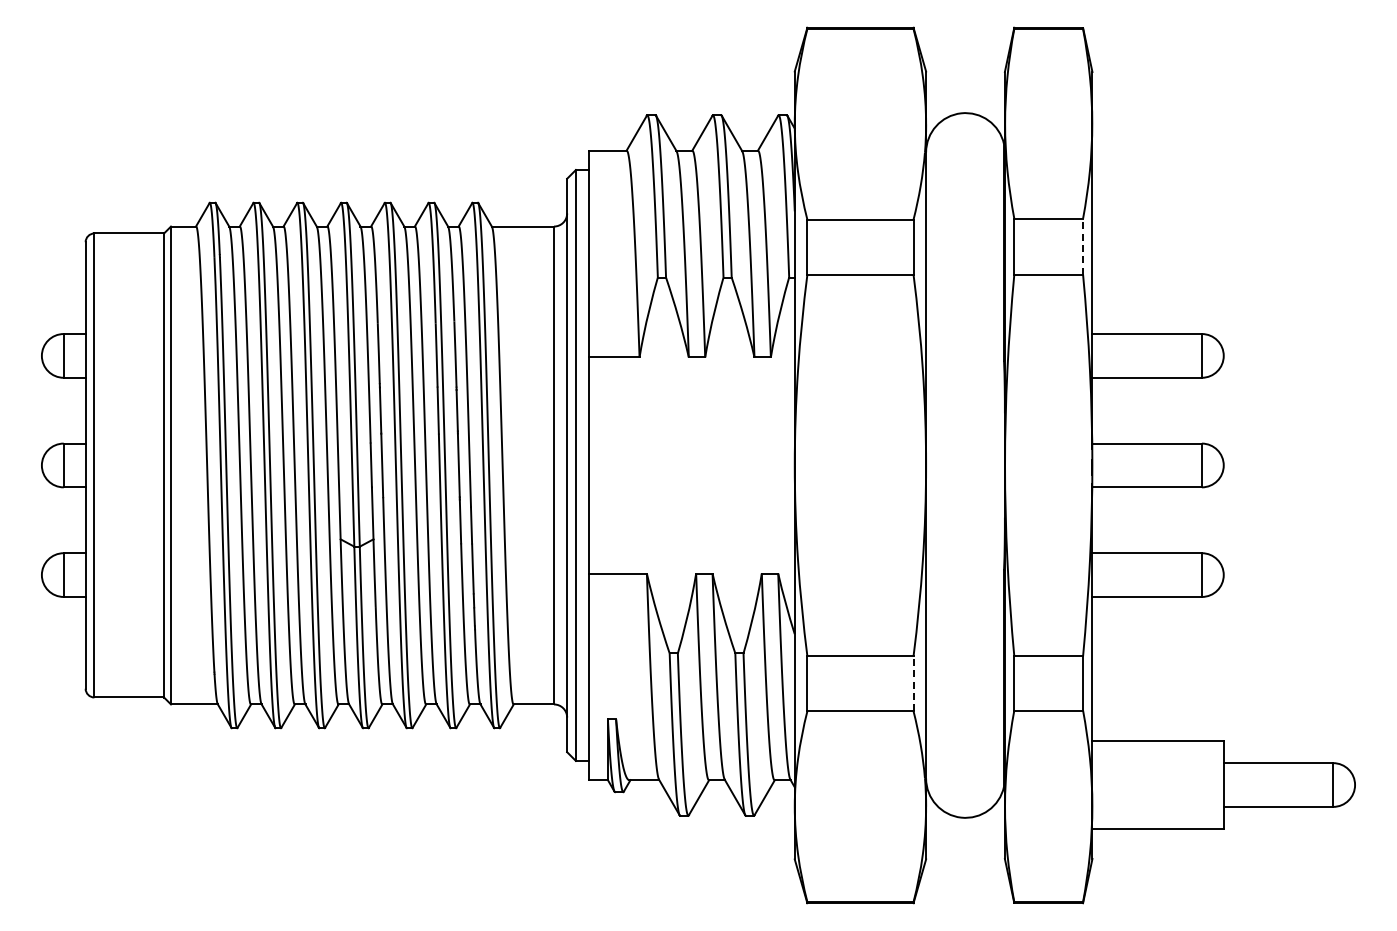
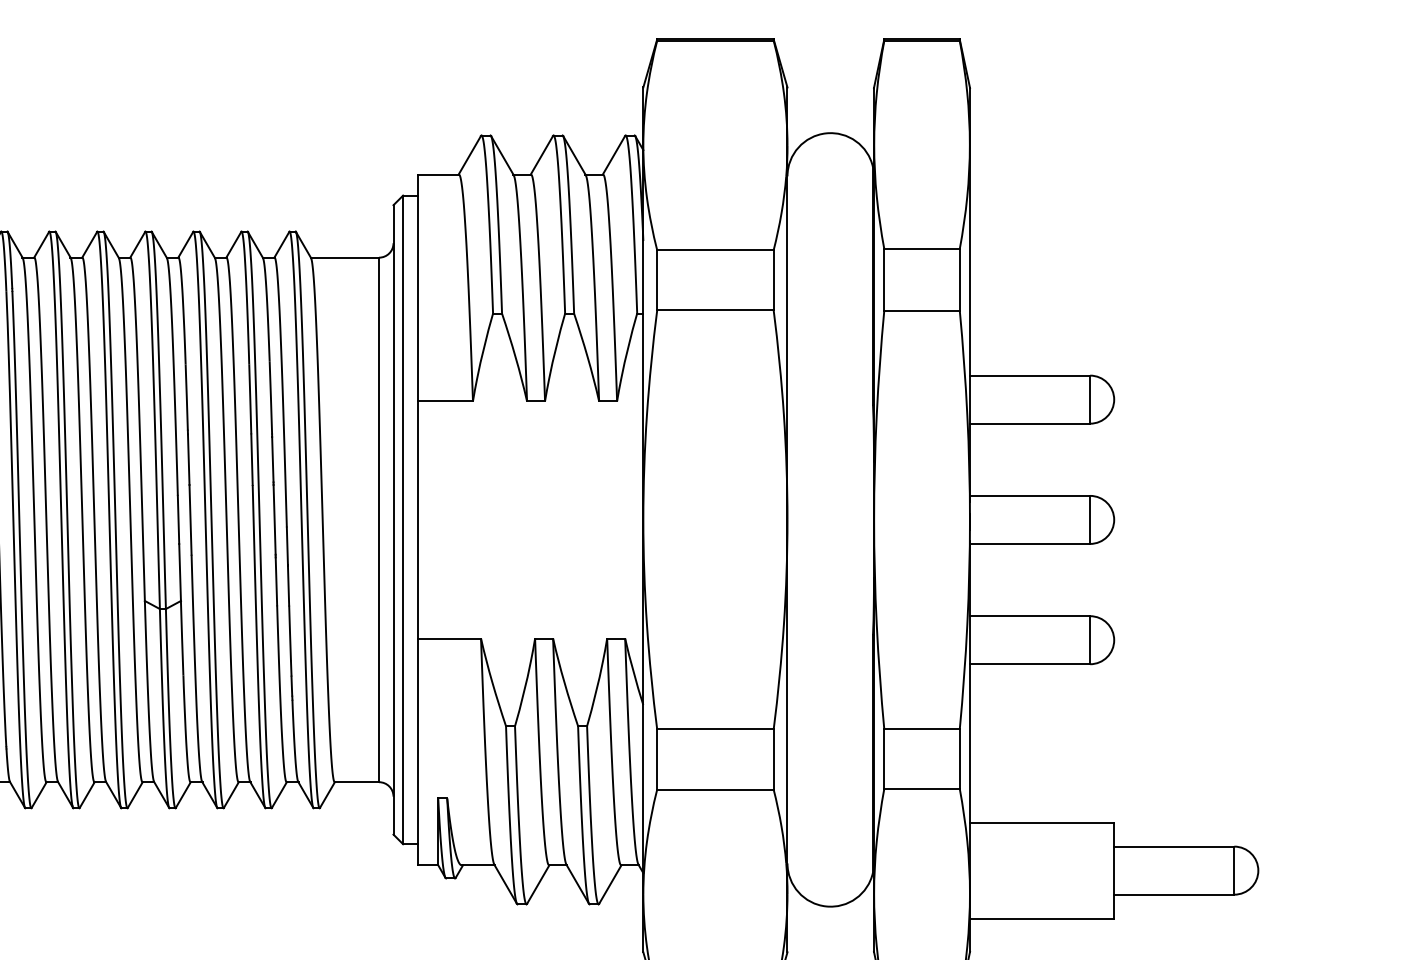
line: (1083, 246) -> (960, 279), dashed -> solid
line: (913, 683) -> (773, 759), dashed -> solid

